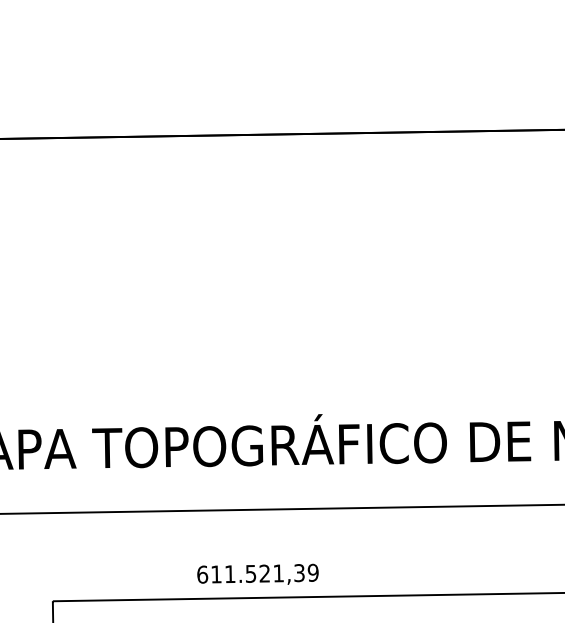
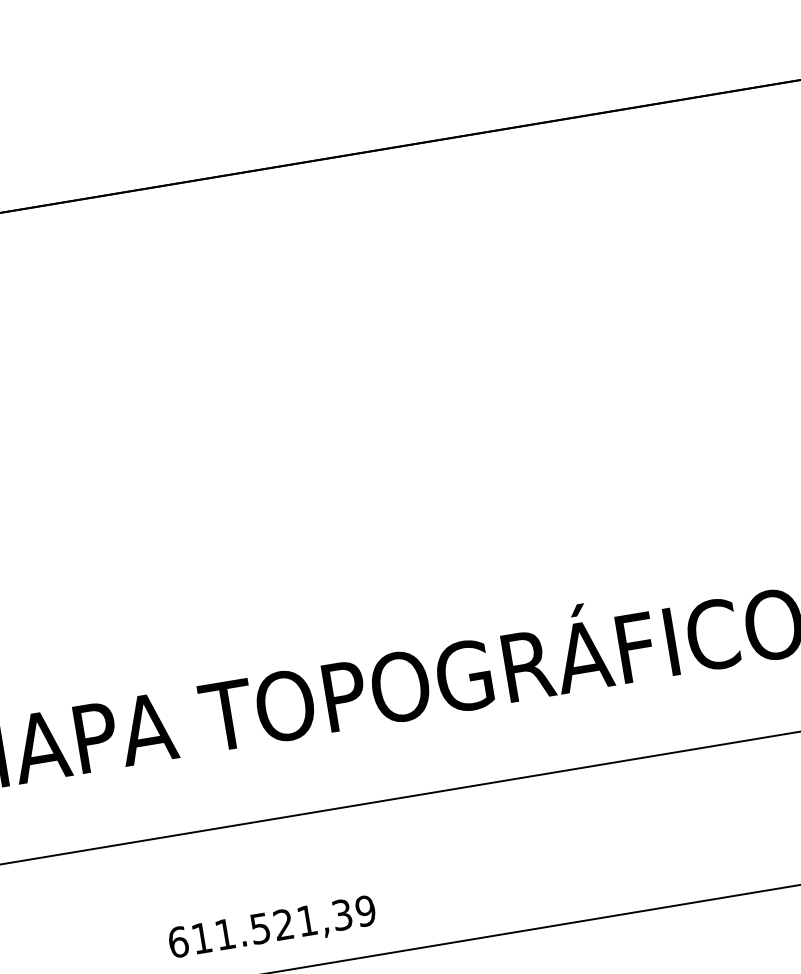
text: (257, 573) -> (271, 926), moved

